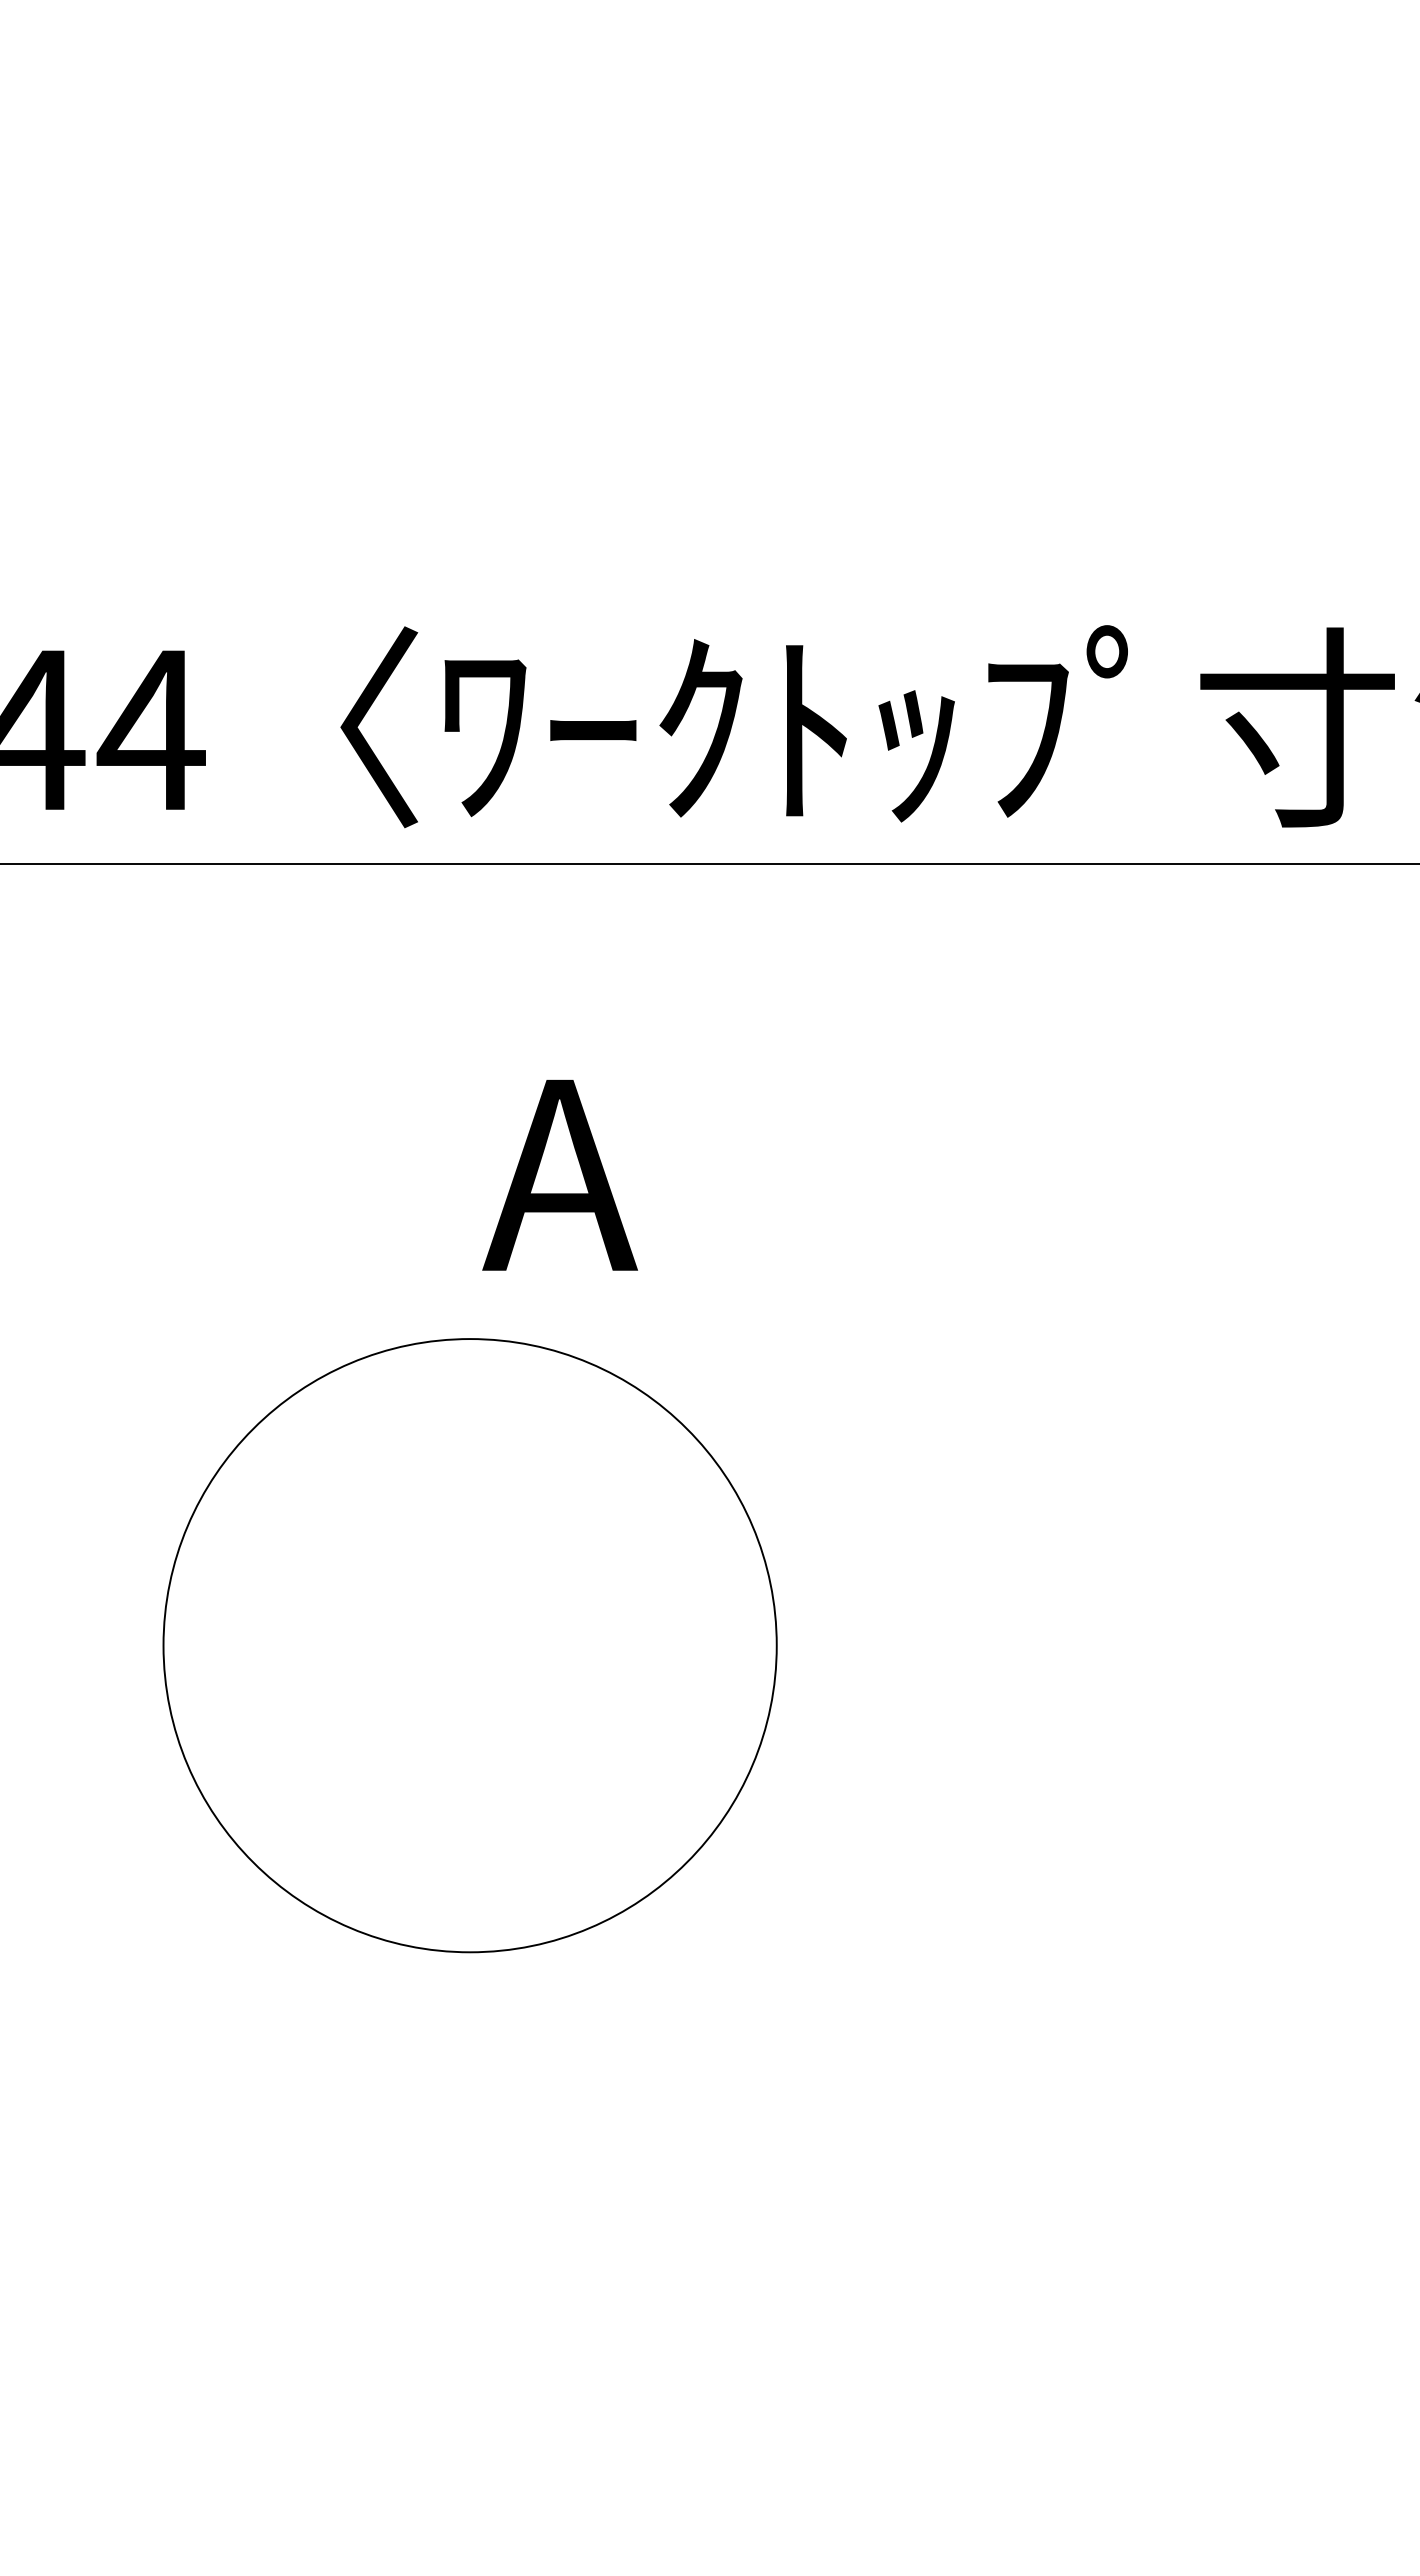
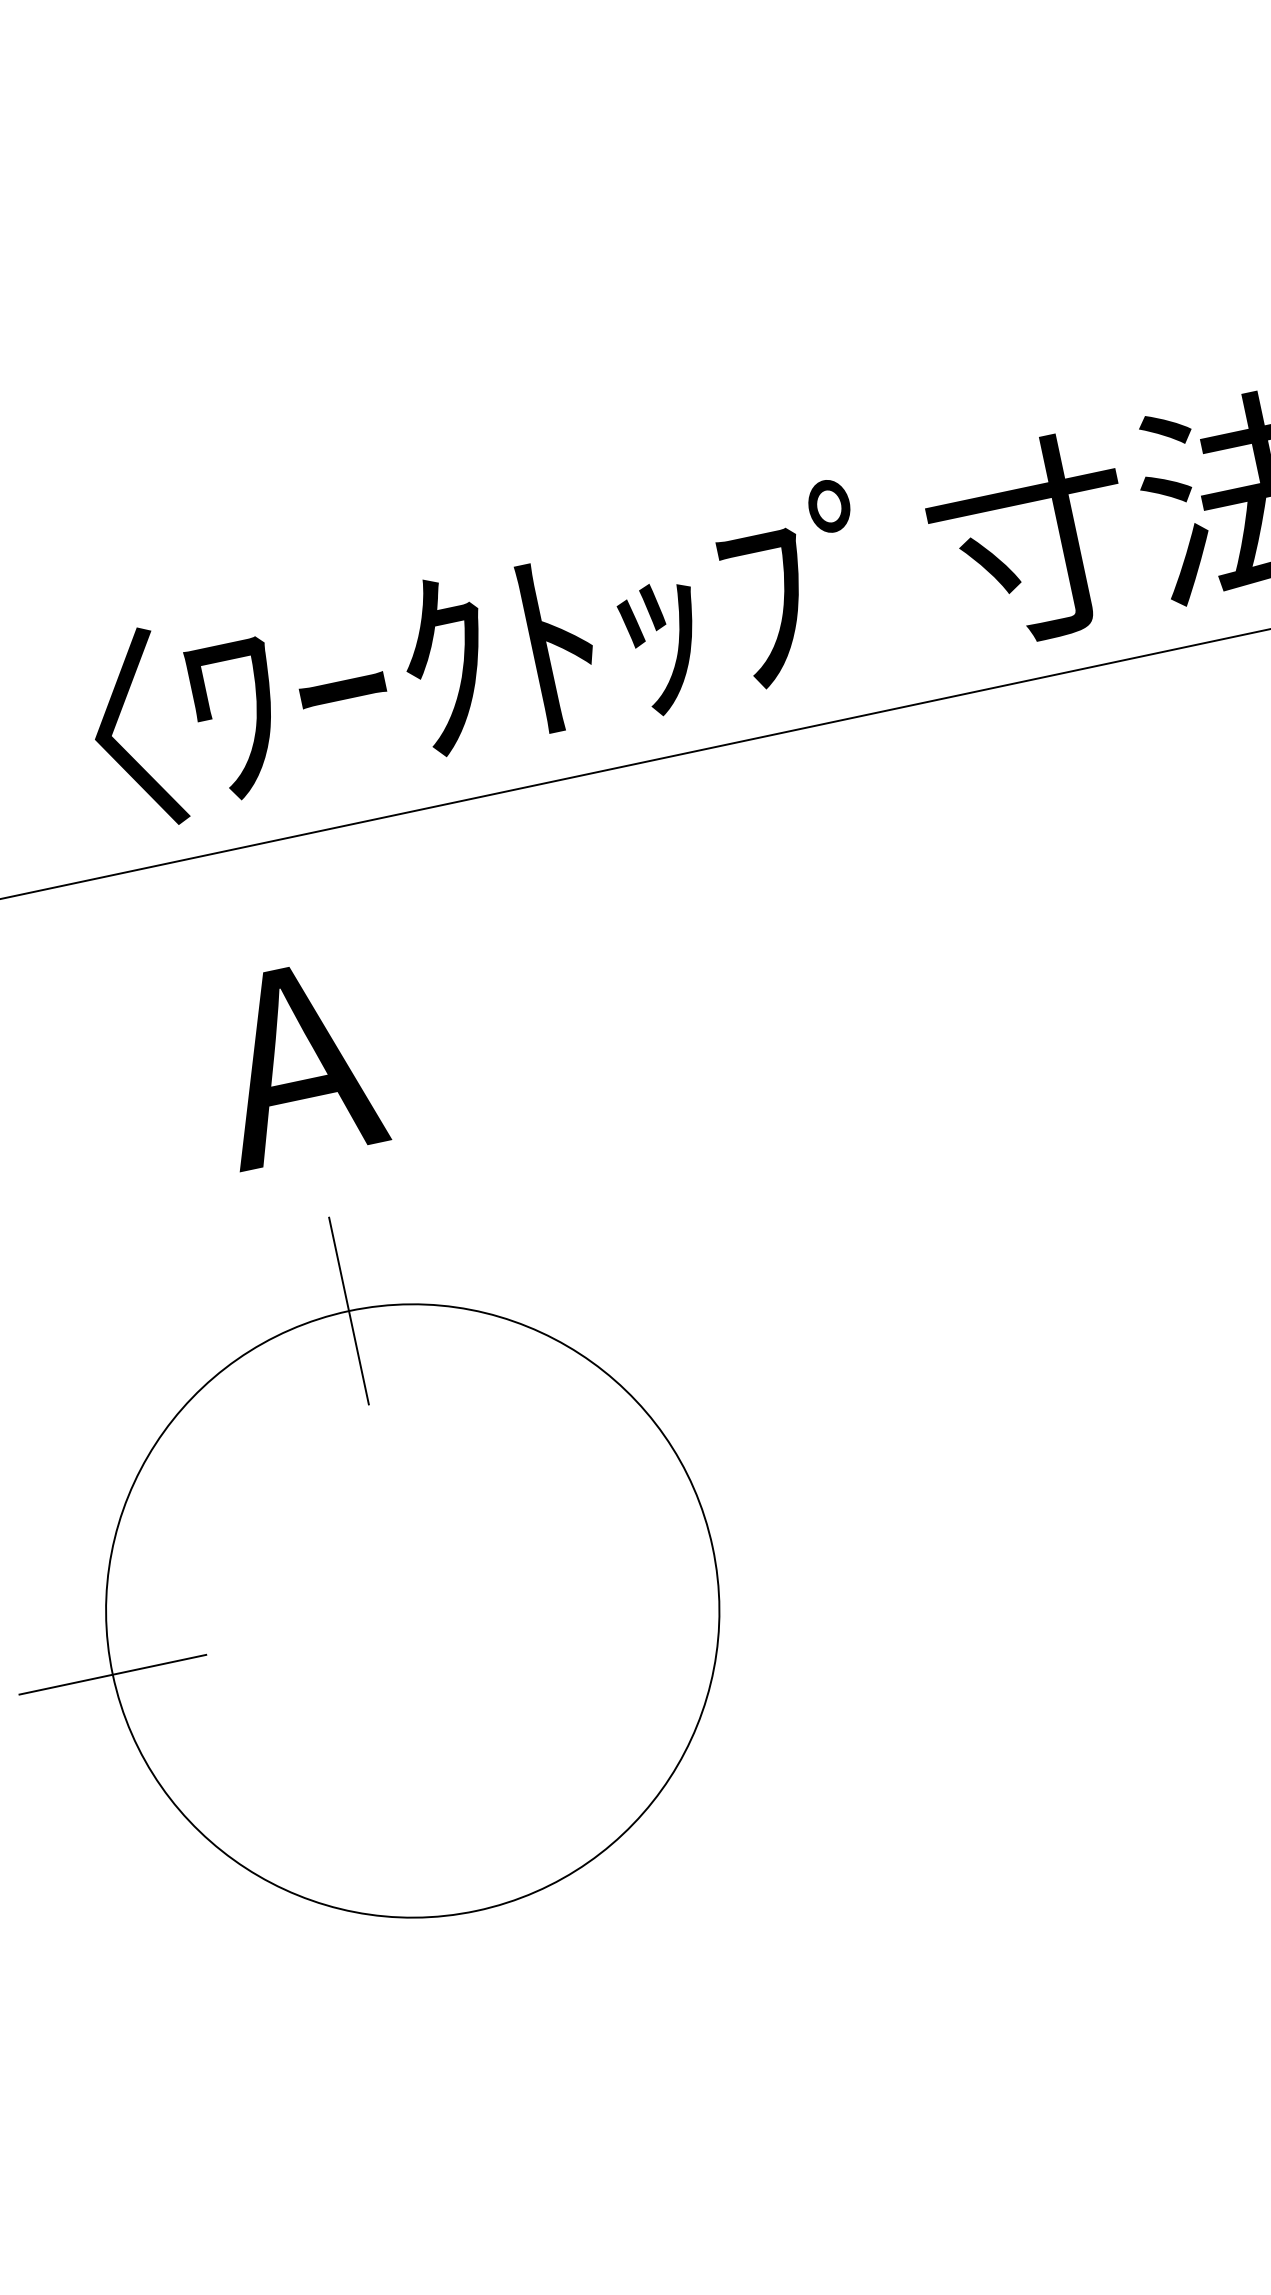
text: (559, 1175) -> (295, 1063), moved
line: (470, 1338) -> (349, 1310), added
line: (163, 1645) -> (112, 1674), added

